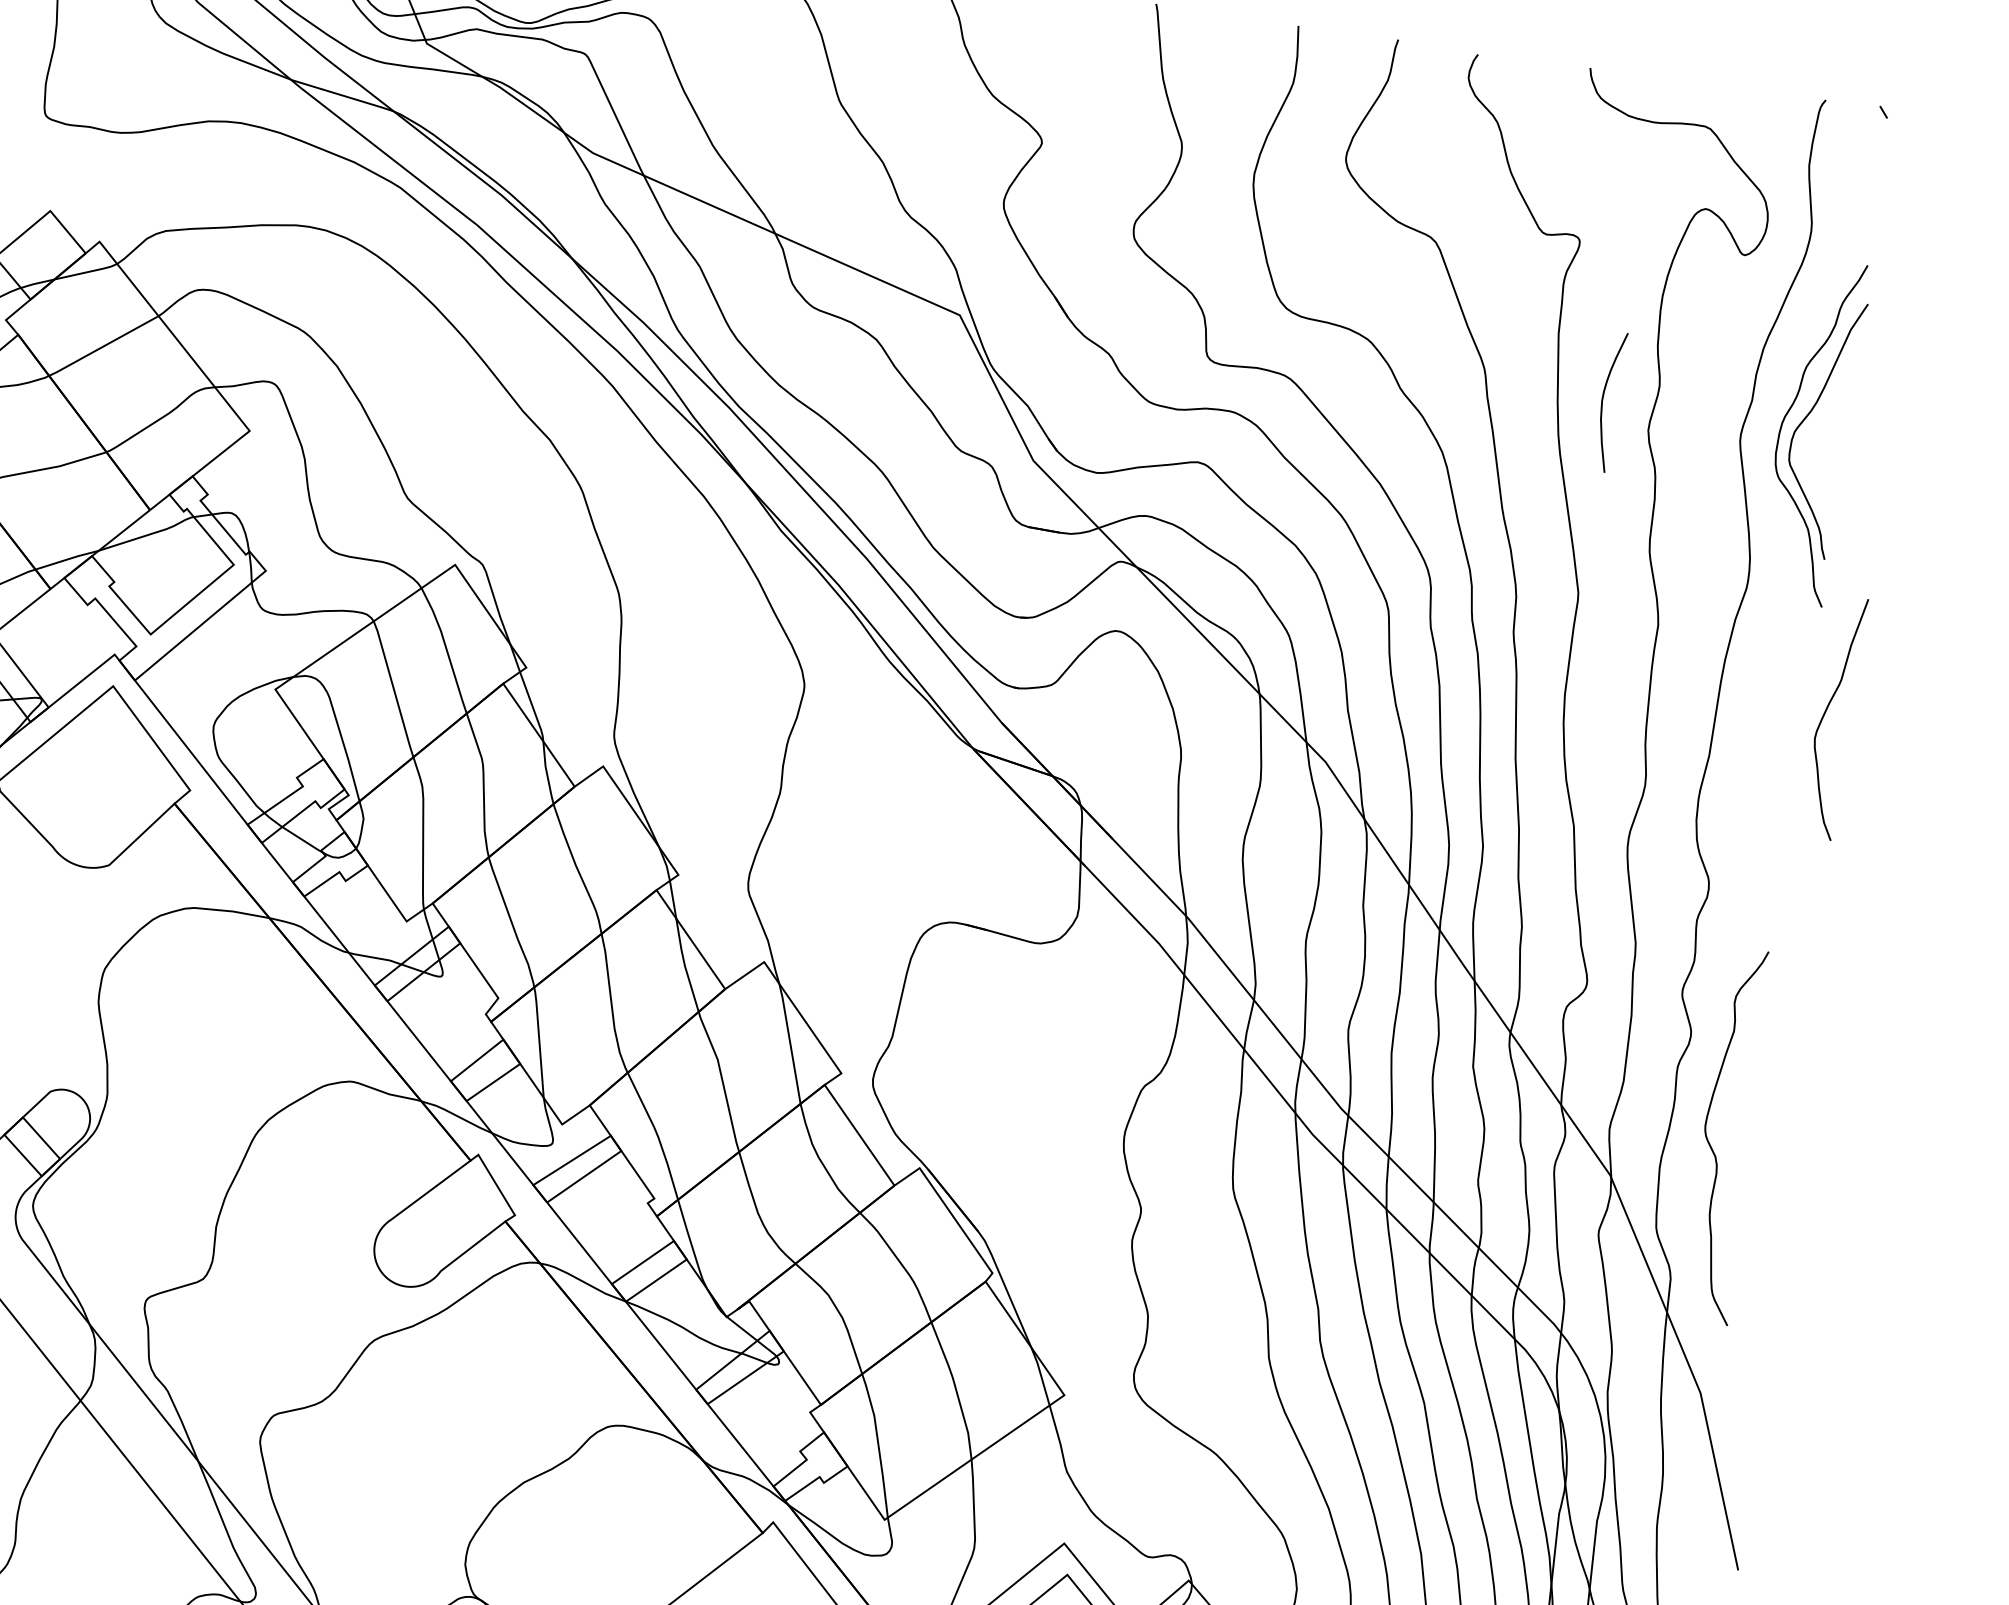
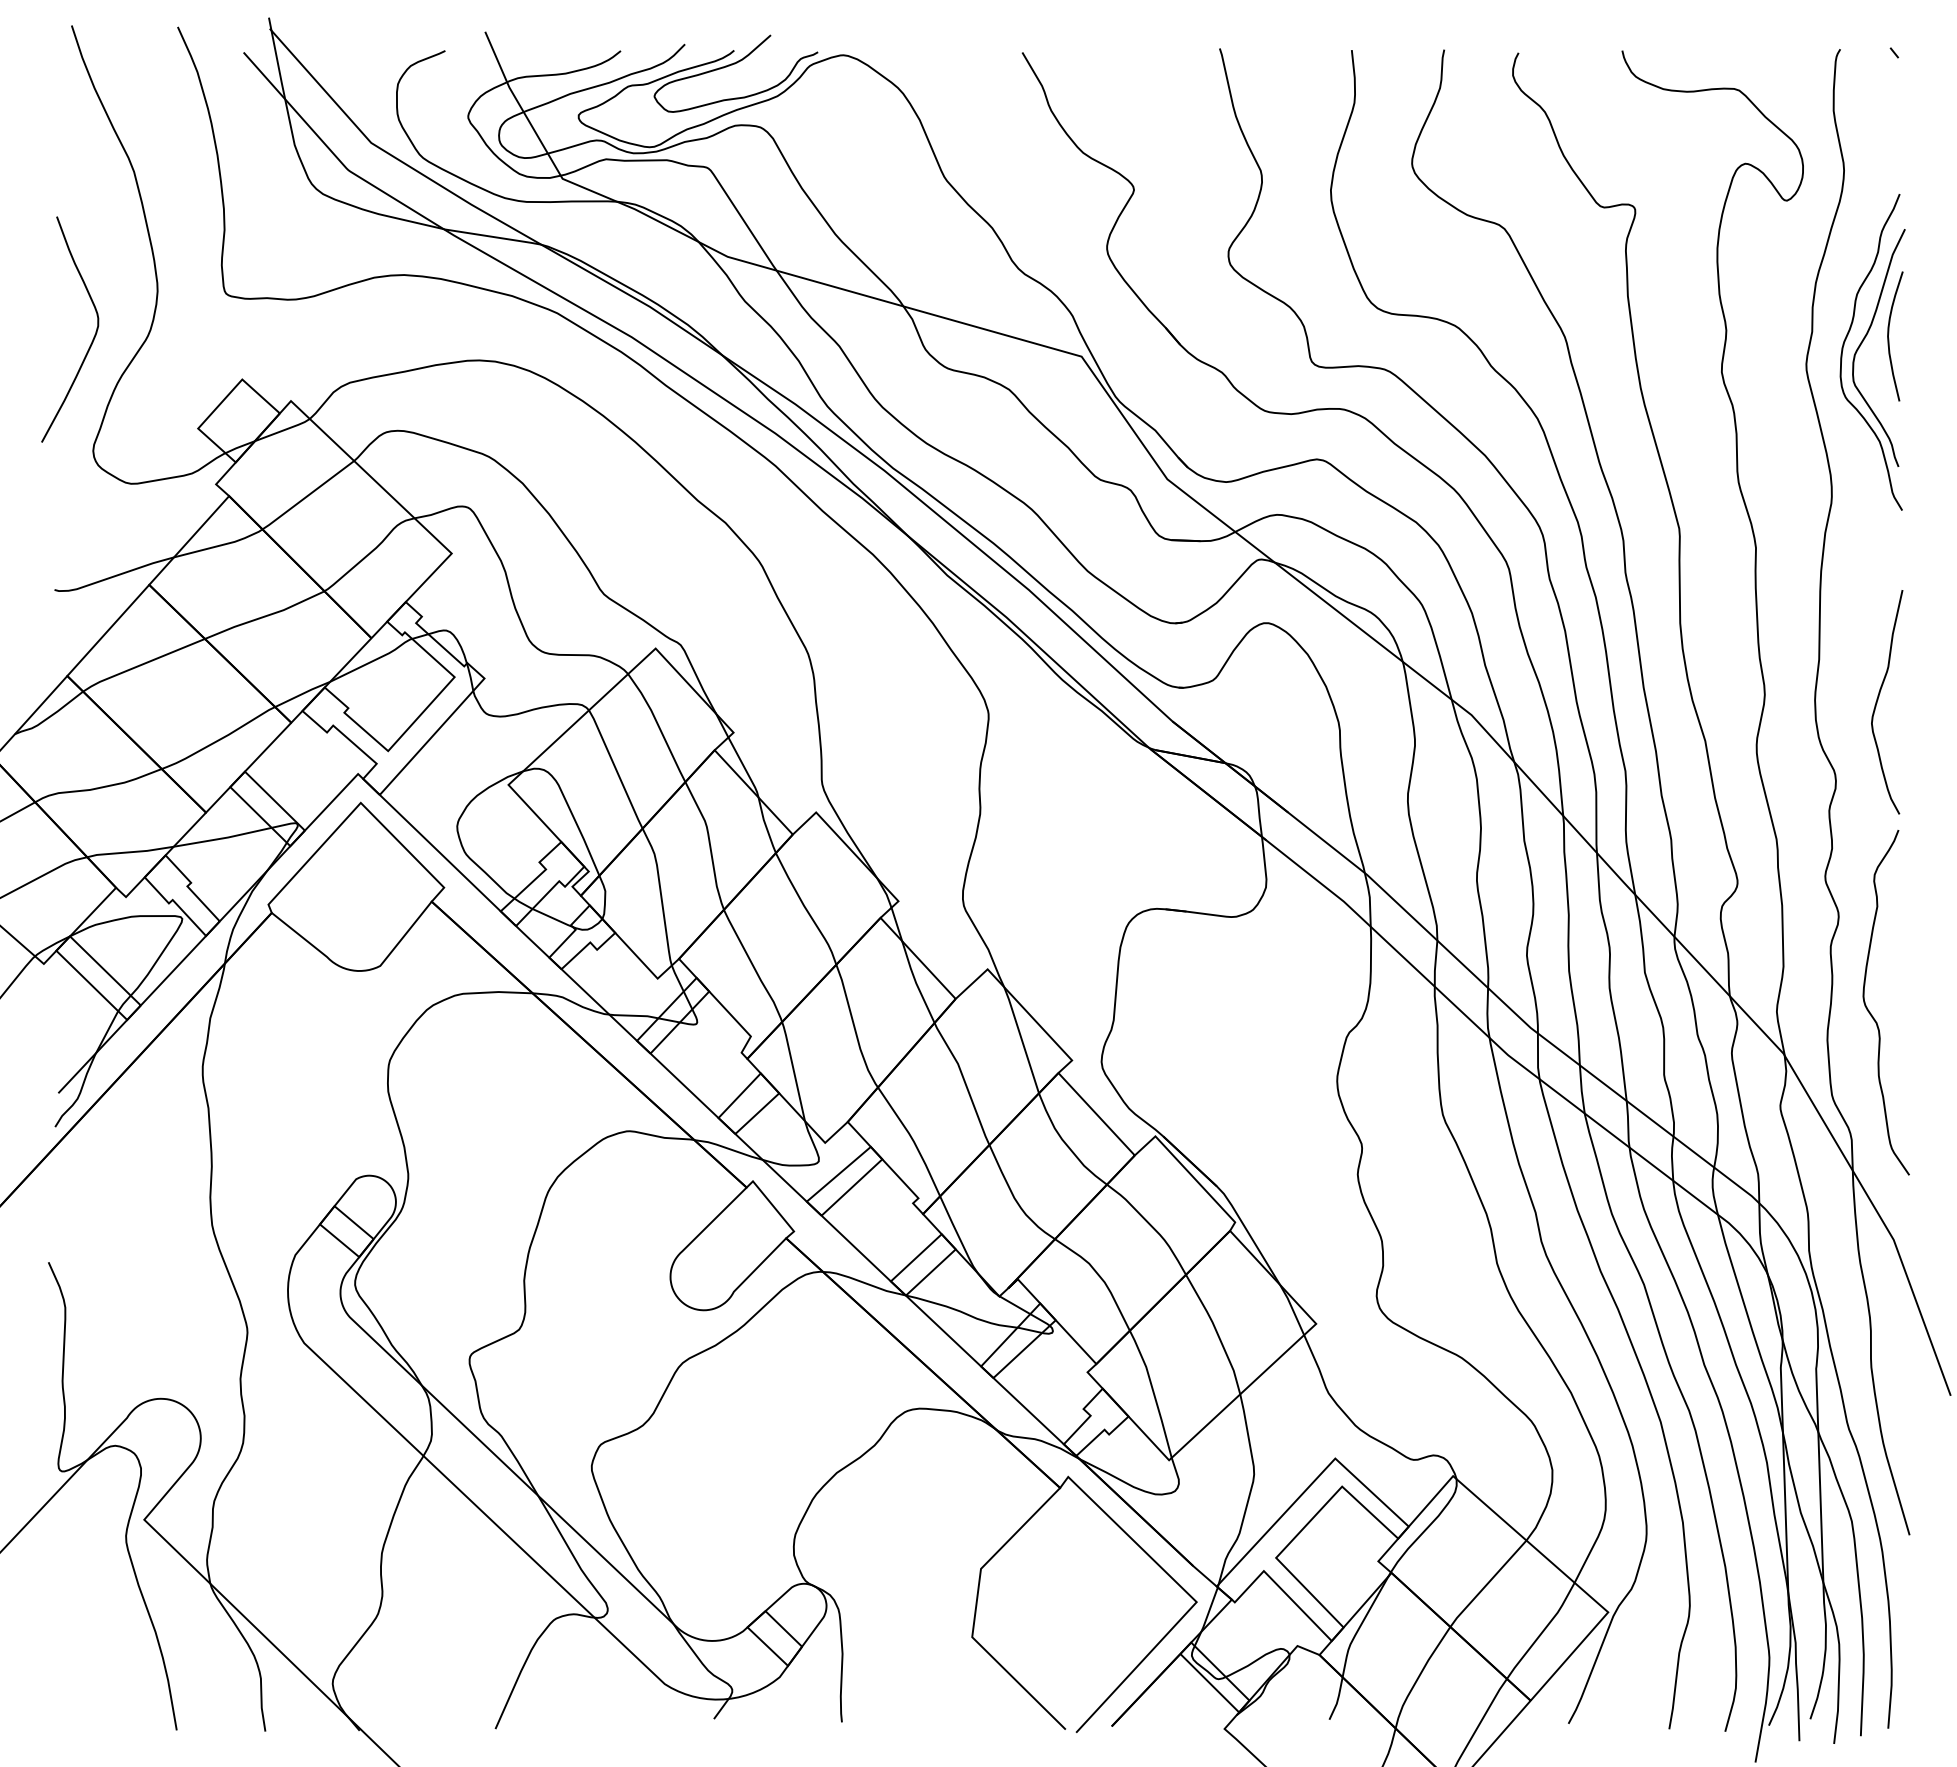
curve: (1603, 403) -> (1889, 338), moved
curve: (1825, 714) -> (1878, 700), moved

